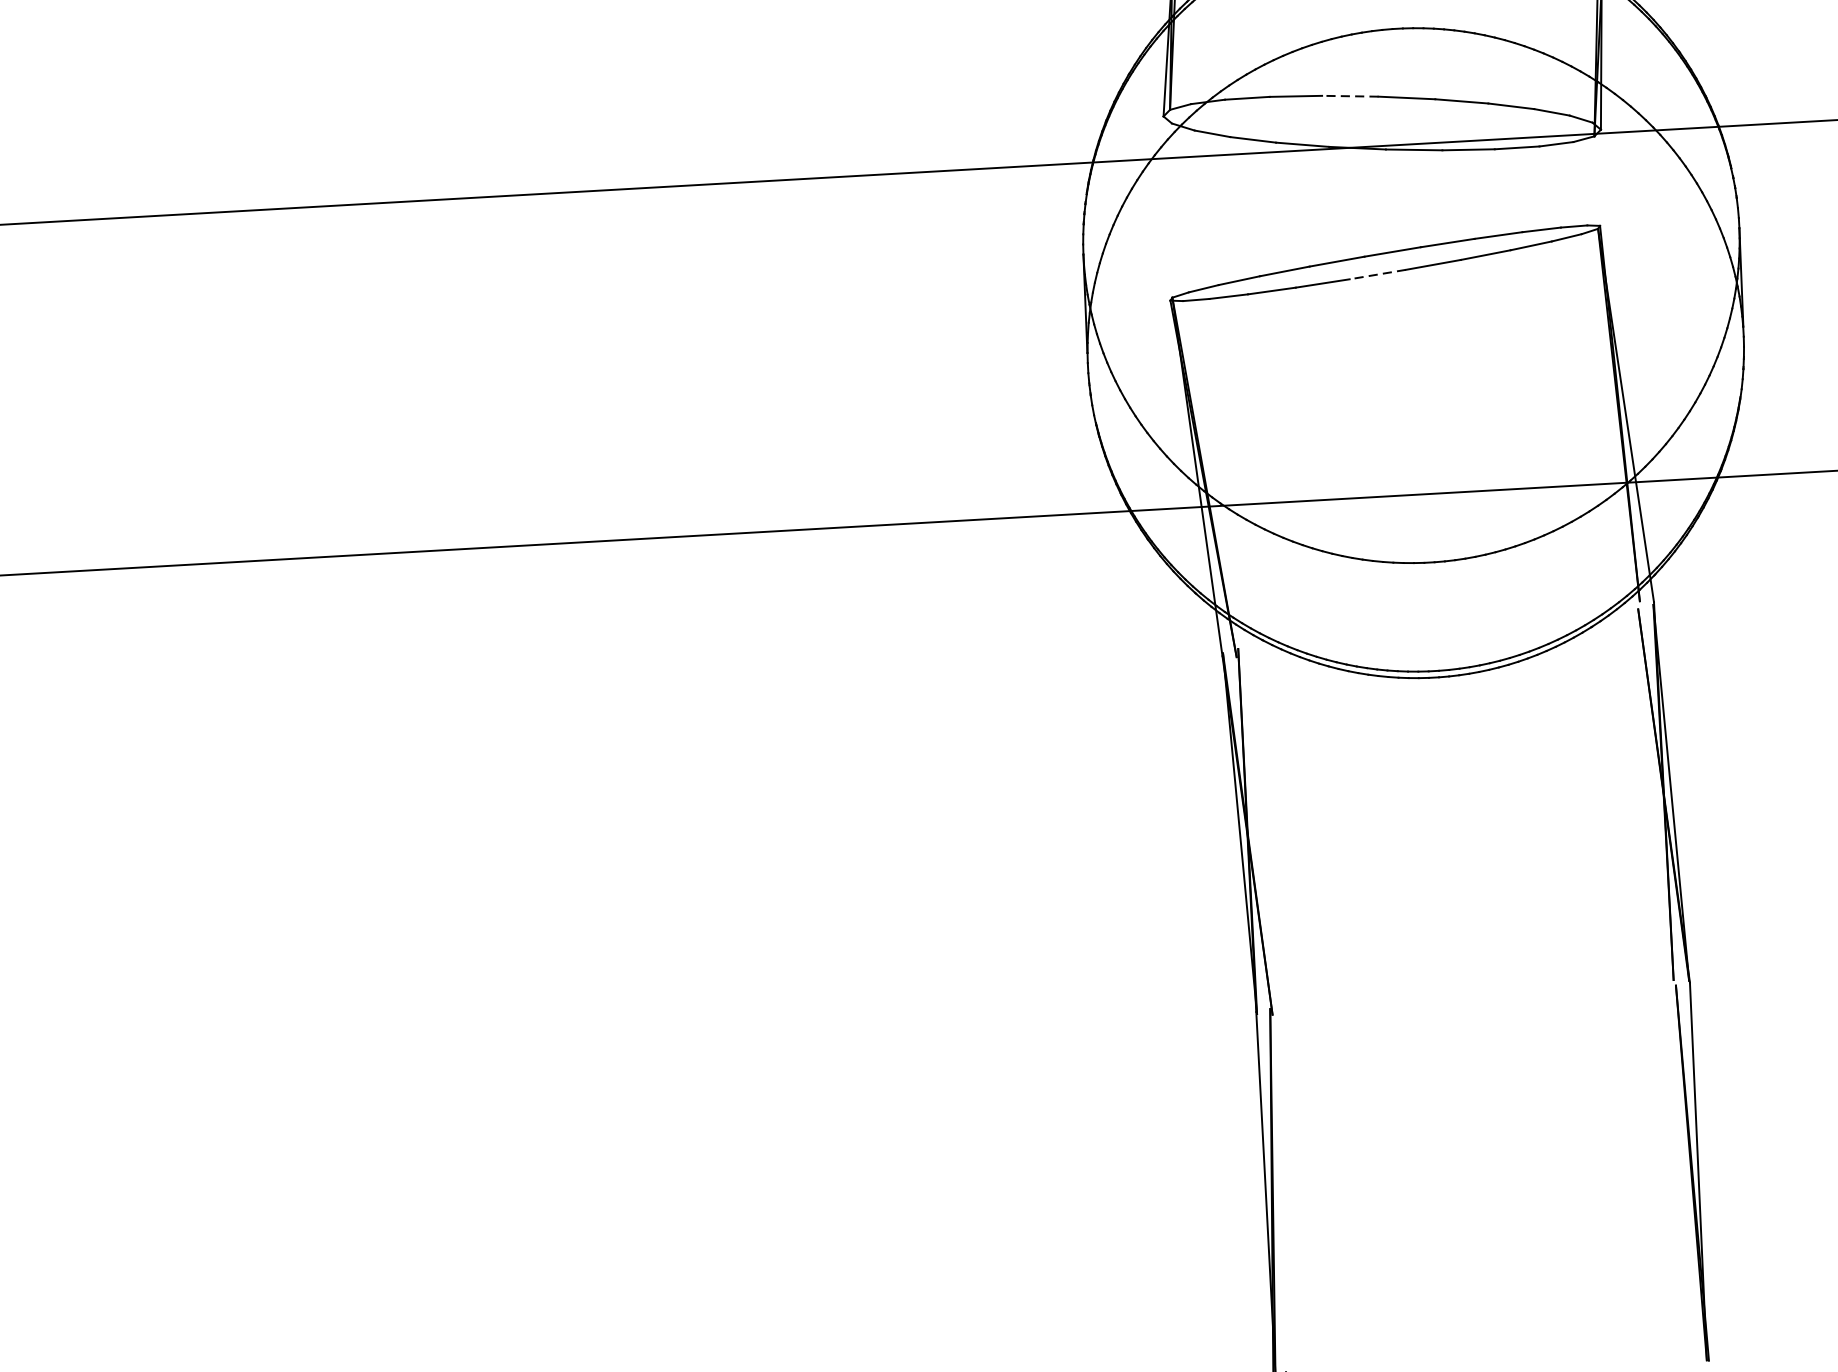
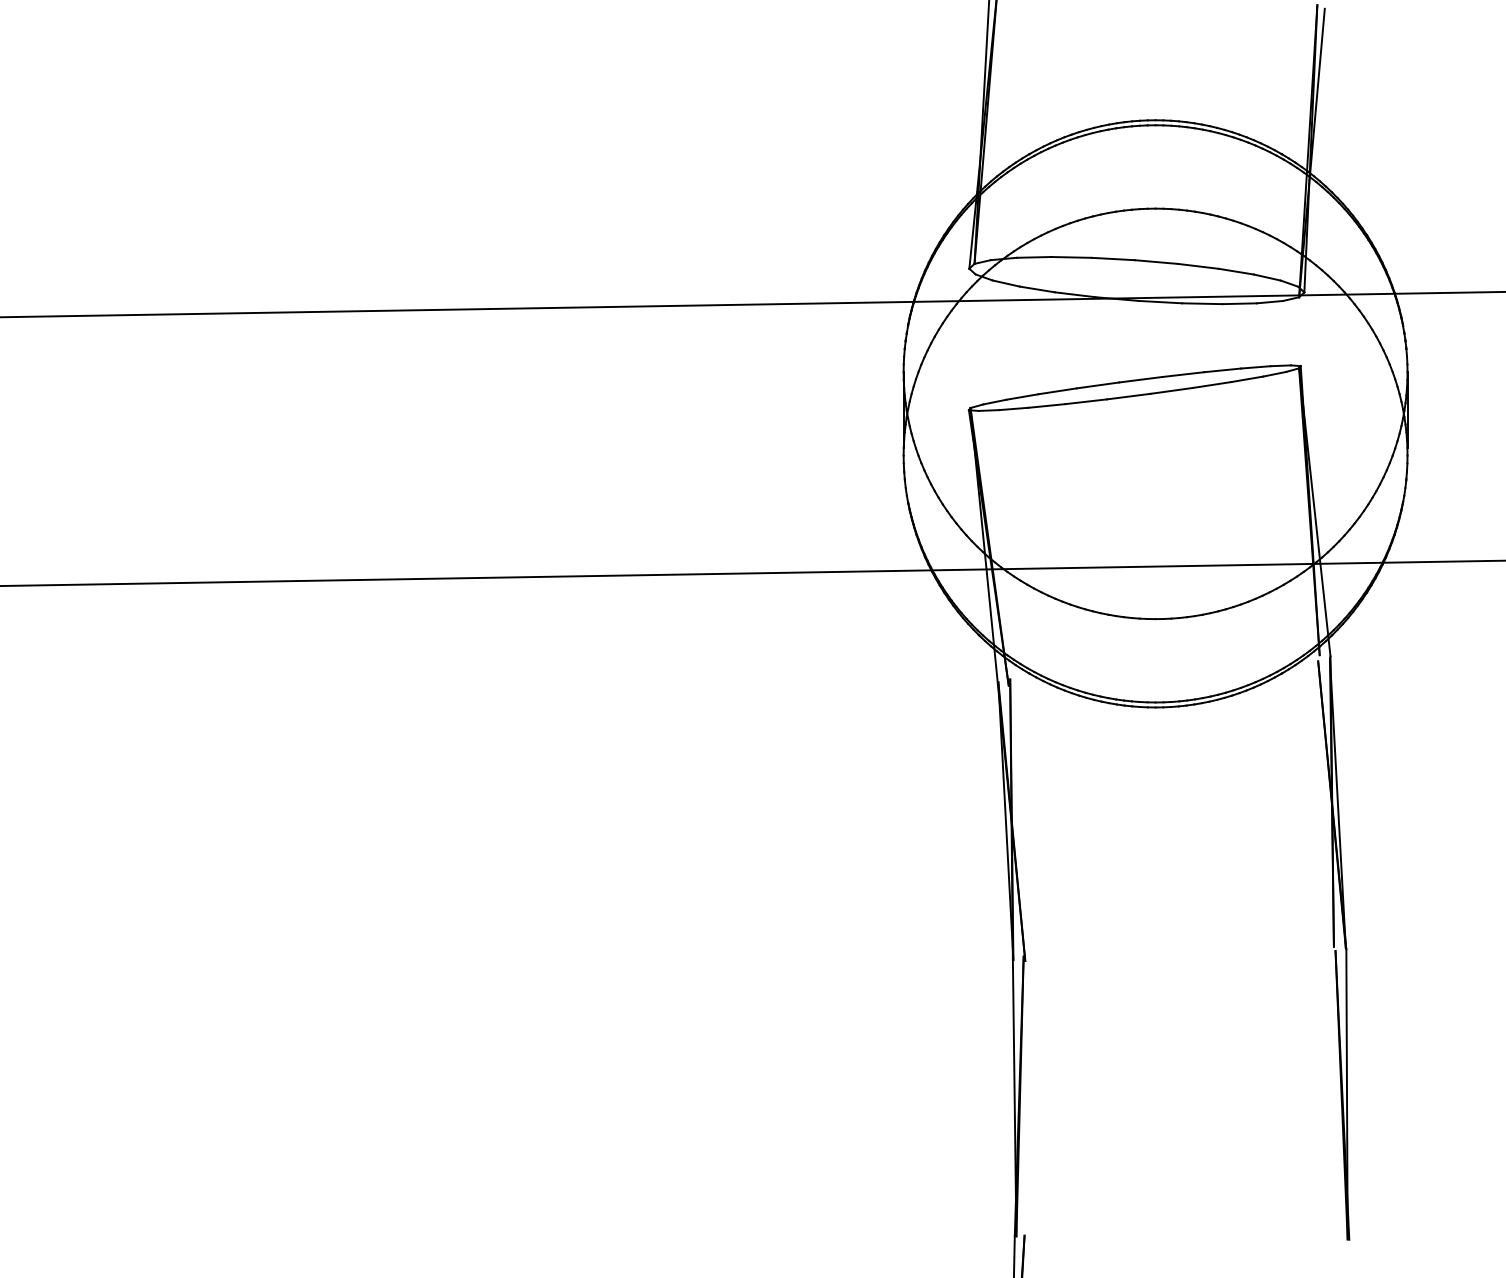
line: (1350, 96) -> (1113, 259), dashed -> solid
line: (1377, 274) -> (1128, 396), dashed -> solid

